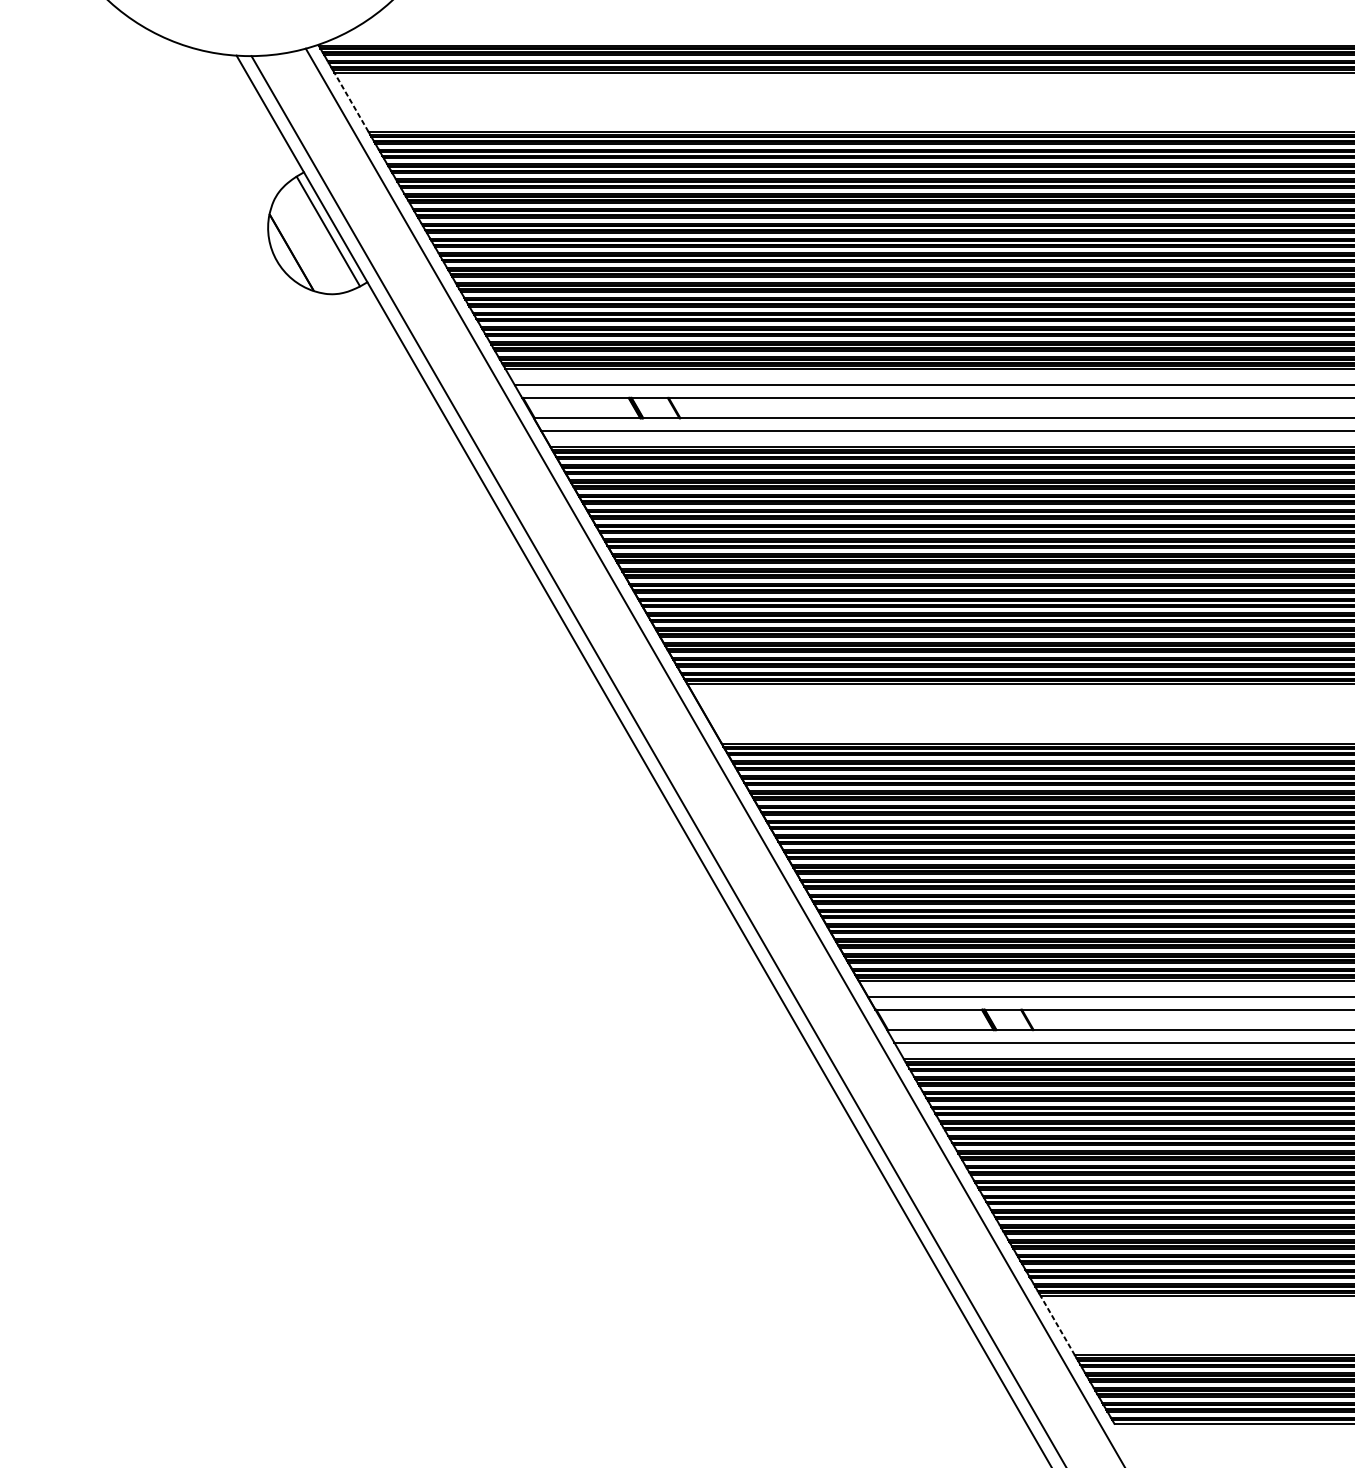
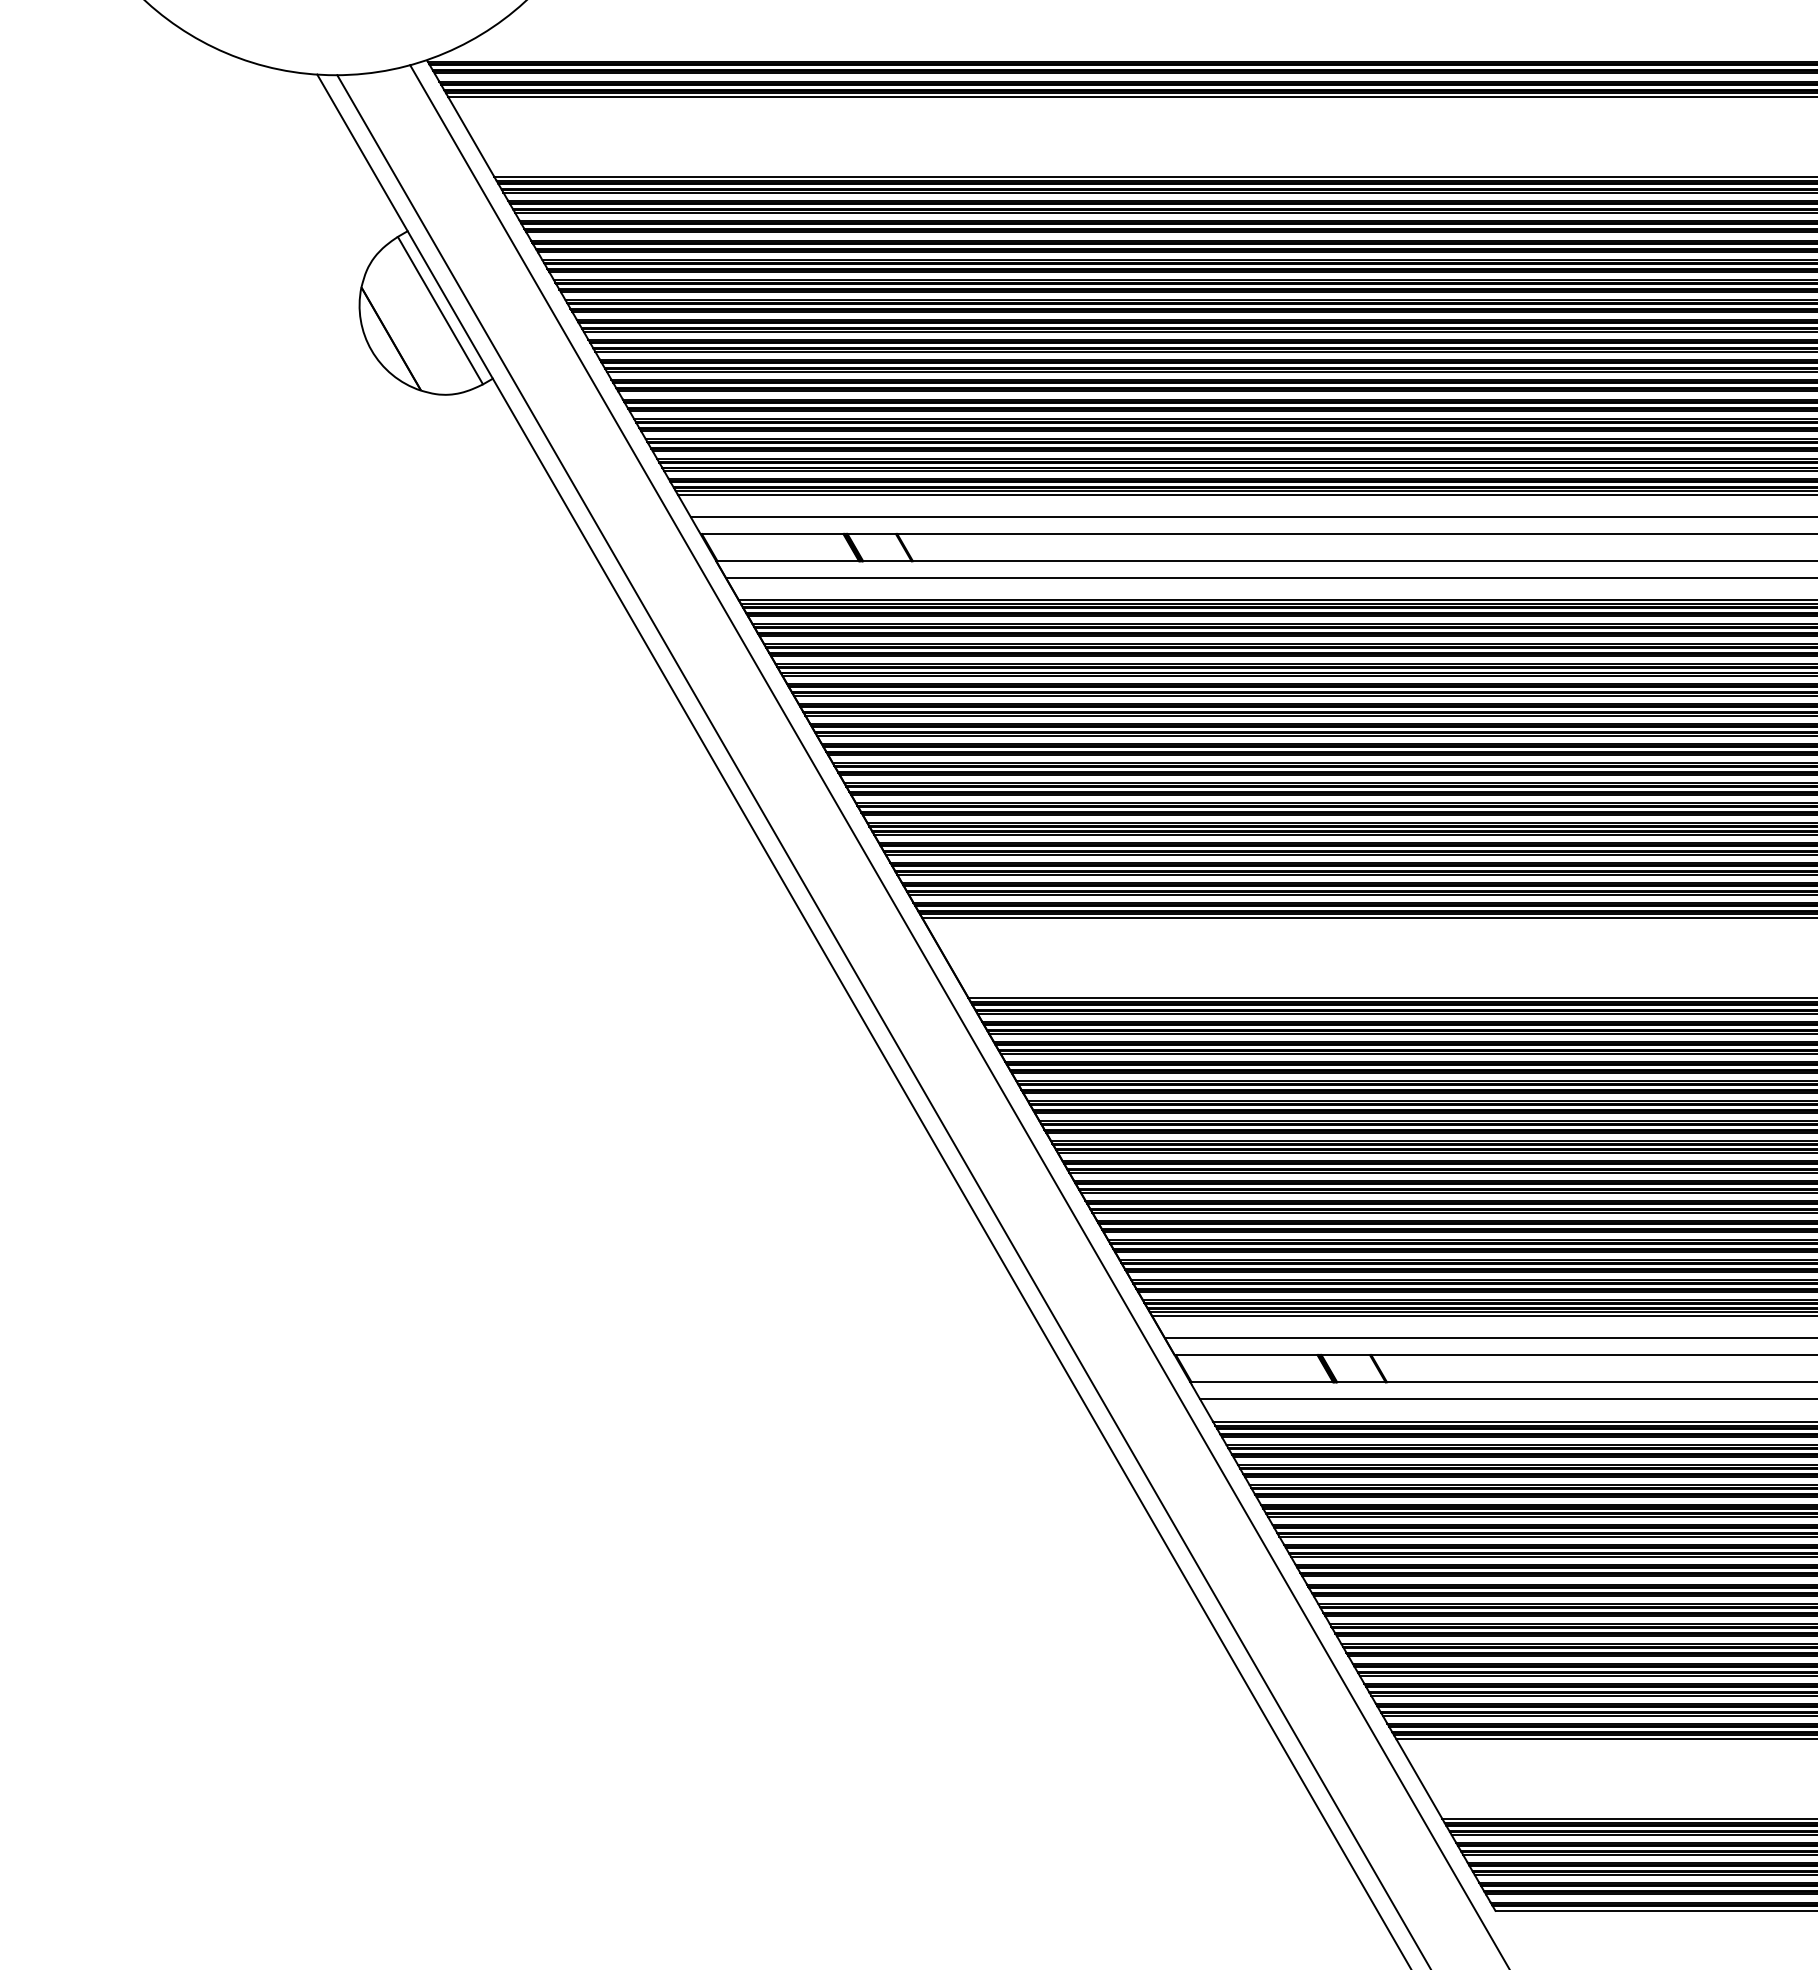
line: (351, 102) -> (471, 137), dashed -> solid
line: (1057, 1325) -> (1419, 1779), dashed -> solid

